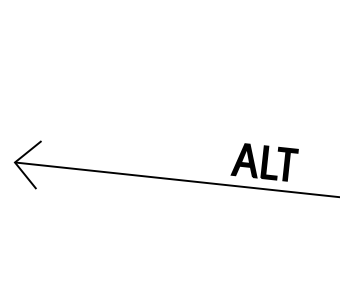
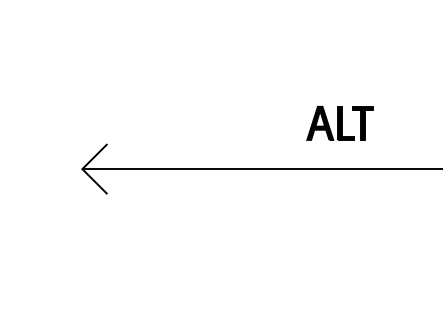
part: (264, 162) -> (339, 123), moved

